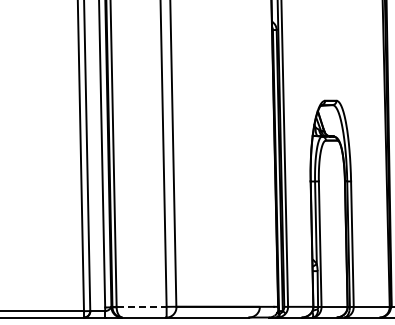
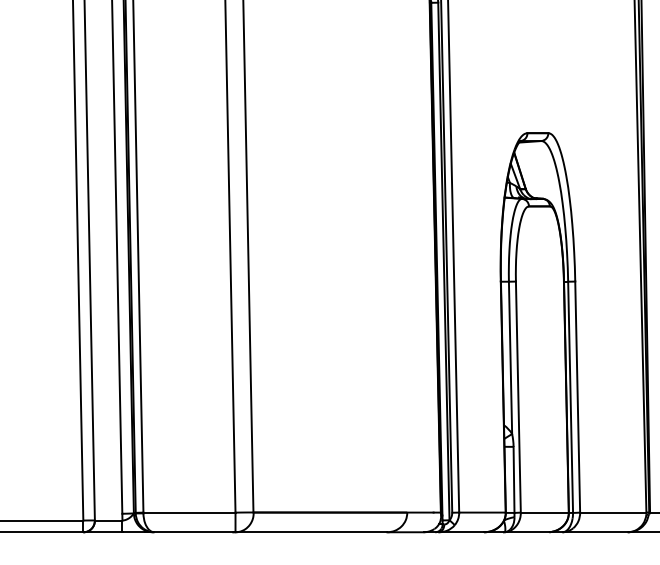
line: (141, 306) -> (189, 511), dashed -> solid

